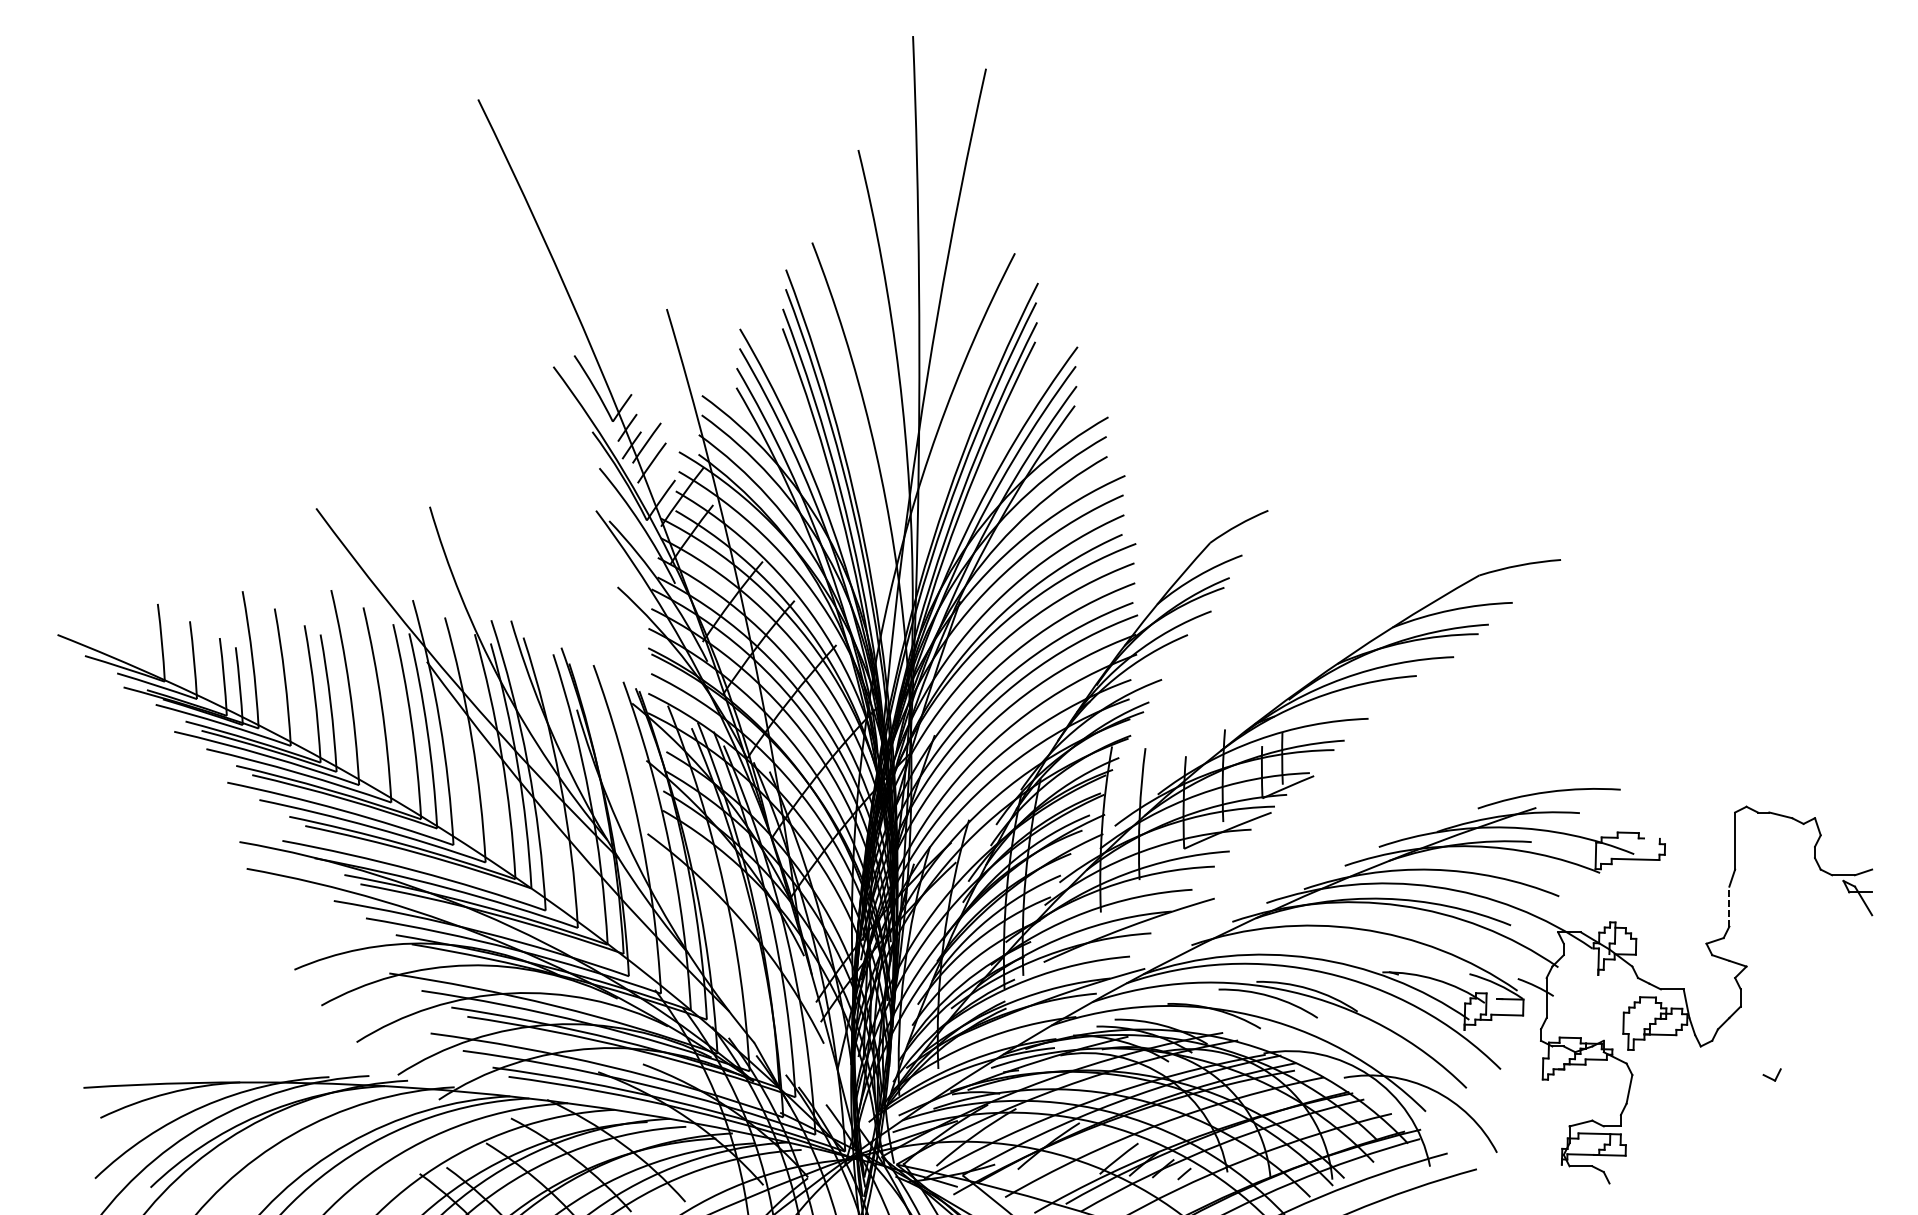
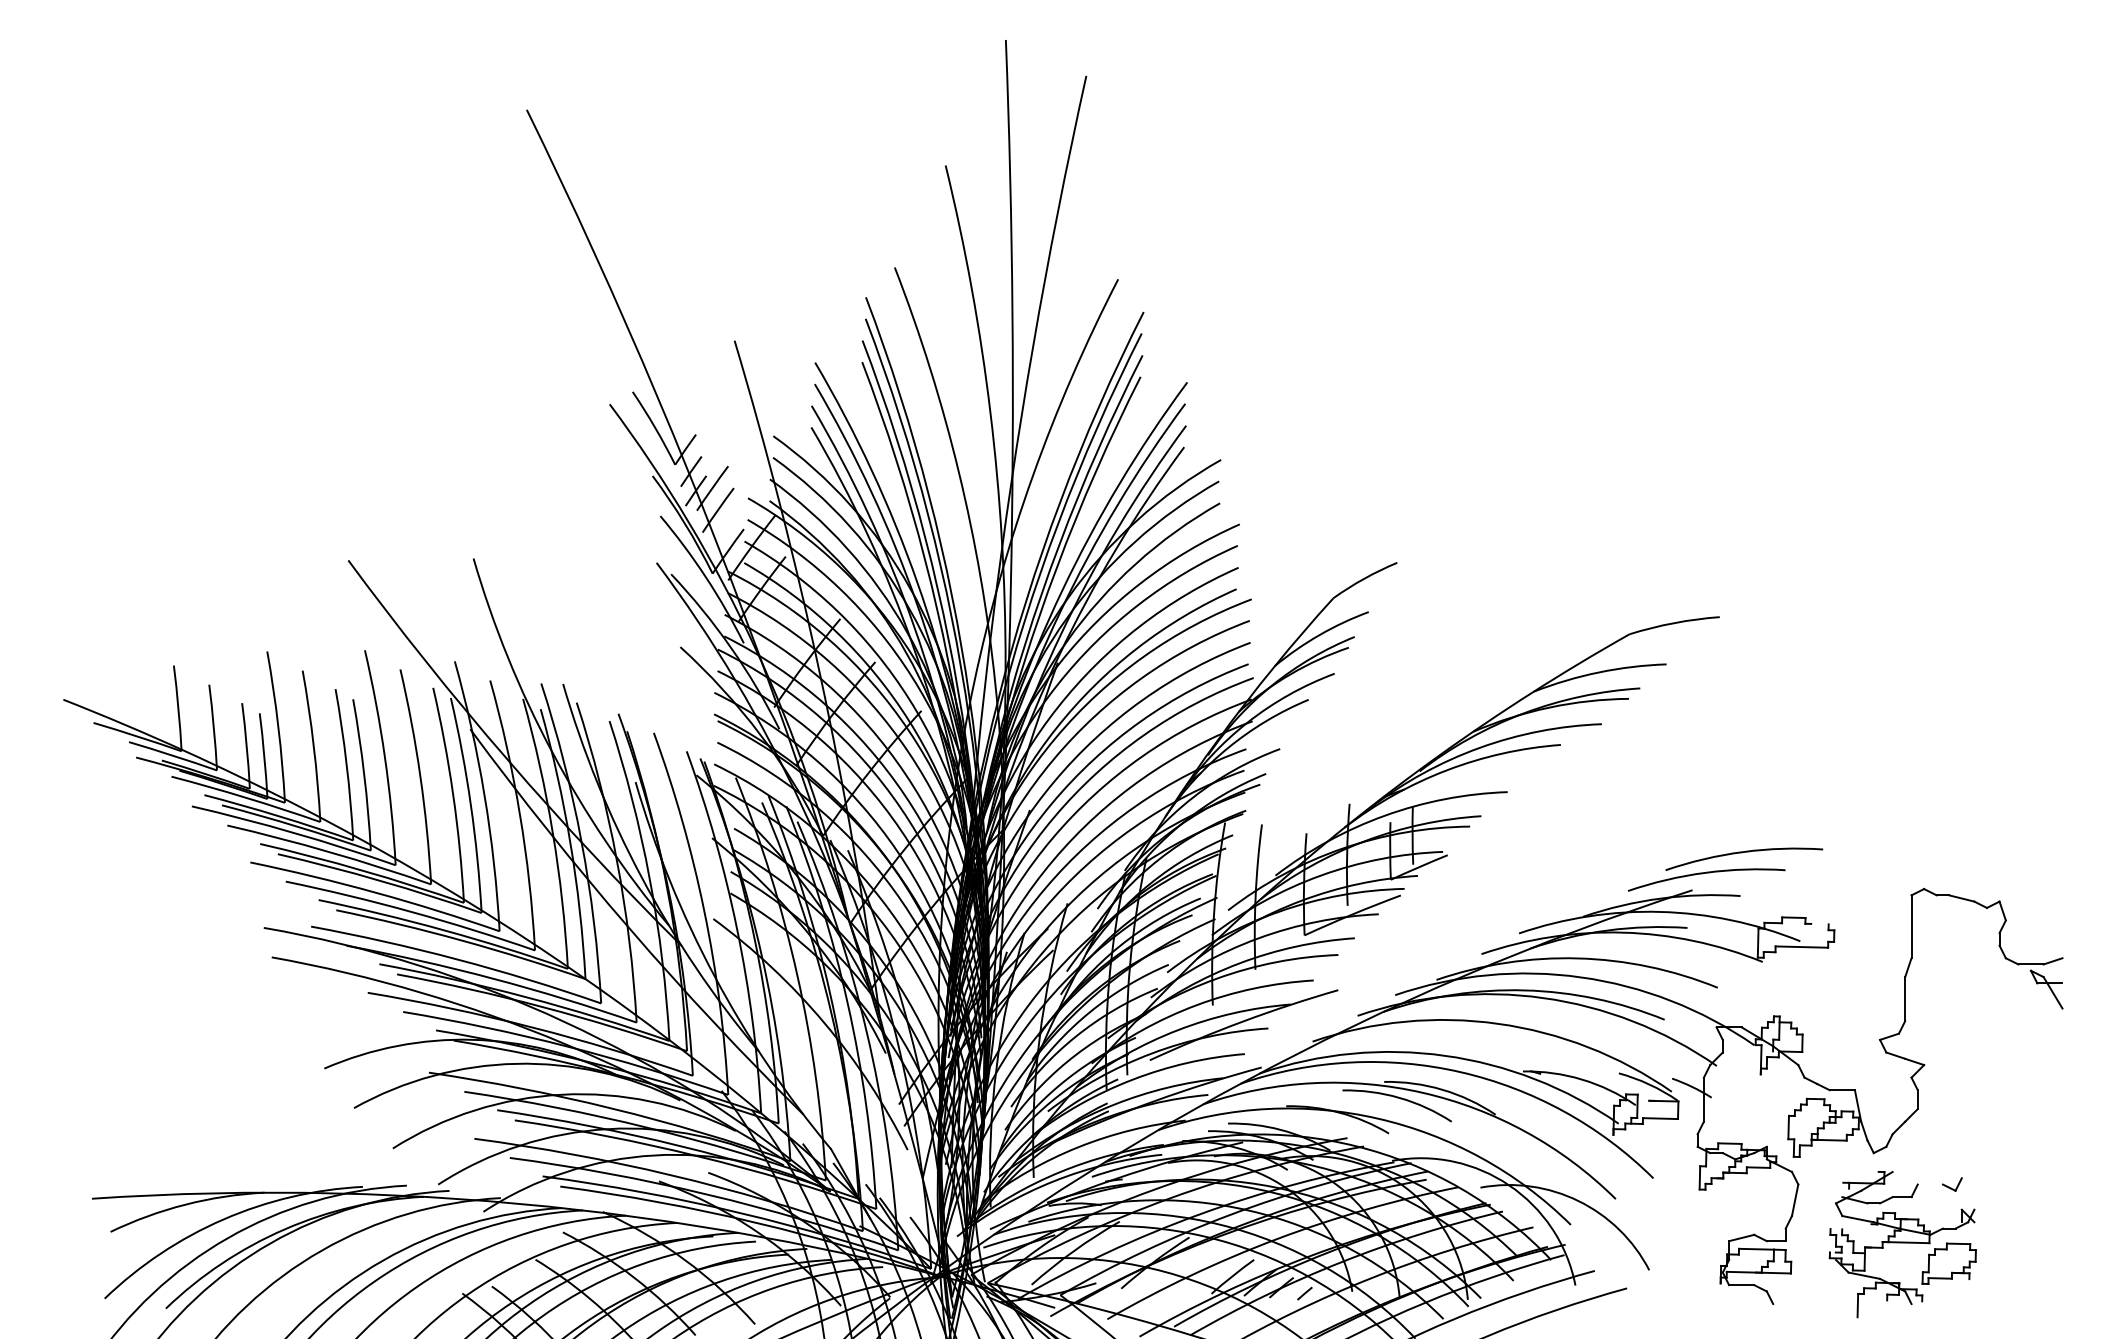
curve: (1581, 774) -> (1742, 853), added
line: (1729, 906) -> (1905, 998), dashed -> solid
part: (1726, 1129) -> (1902, 1244), added

